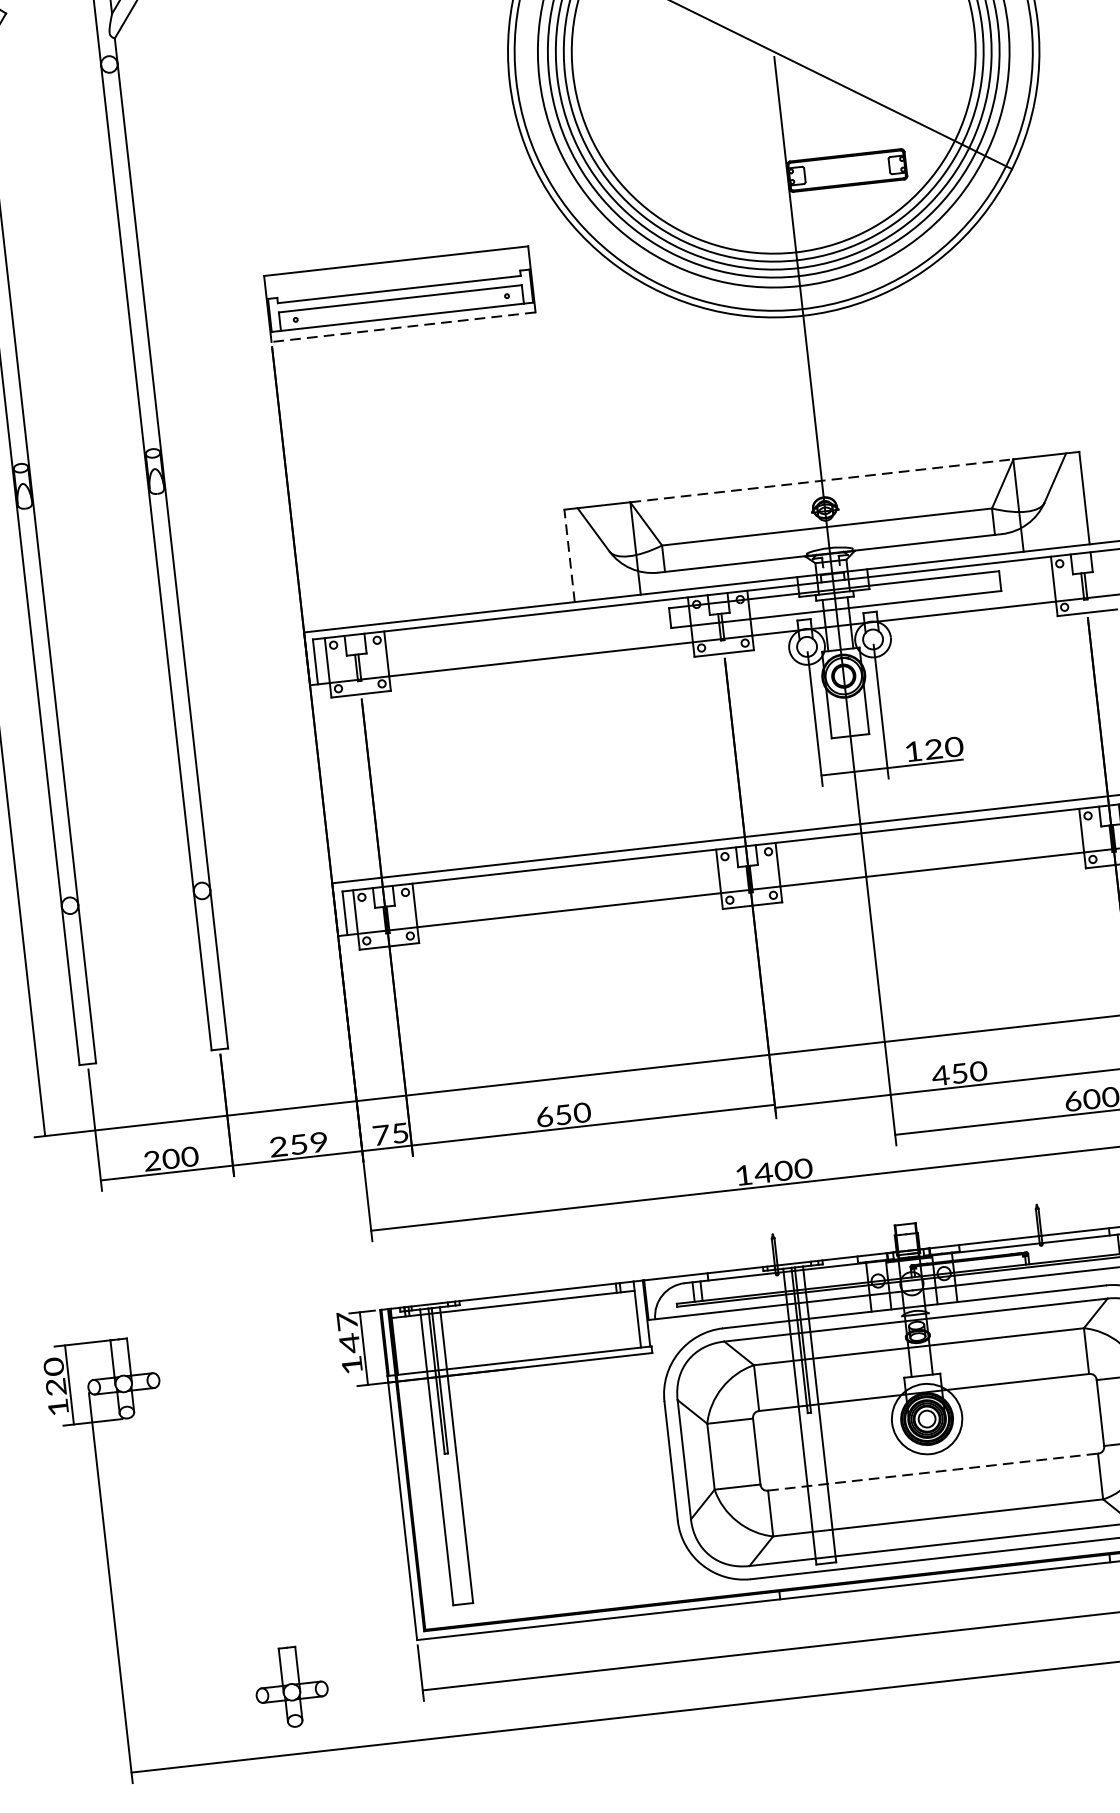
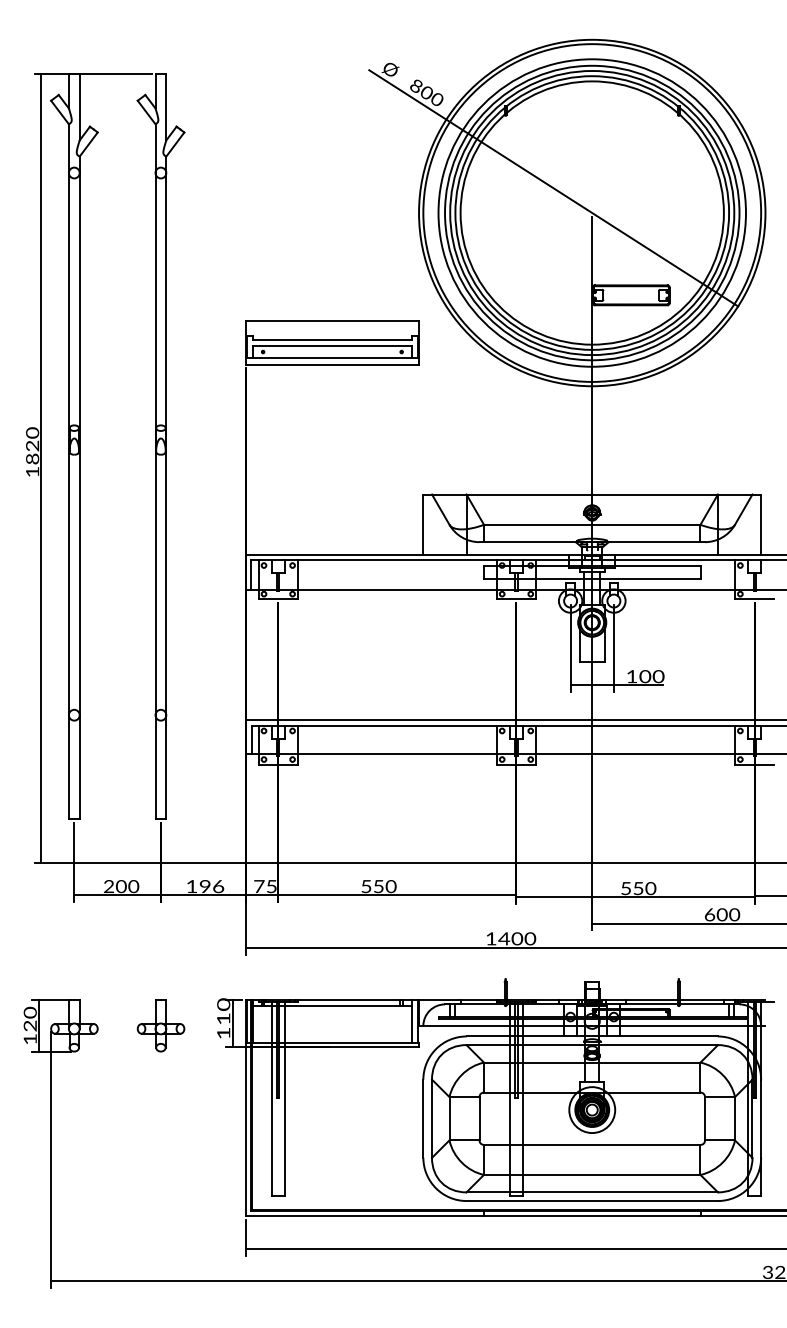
line: (403, 327) -> (332, 364), dashed -> solid
line: (822, 480) -> (592, 494), dashed -> solid
line: (569, 555) -> (423, 524), dashed -> solid
text: (934, 749) -> (645, 676), 120 -> 100
text: (939, 1075) -> (625, 888), 450 -> 550
text: (544, 1116) -> (366, 886), 650 -> 550
text: (299, 1144) -> (205, 886), 259 -> 196
text: (348, 1331) -> (223, 1011), 147 -> 110
line: (933, 1471) -> (592, 1144), dashed -> solid
part: (290, 1687) -> (160, 1025), moved

